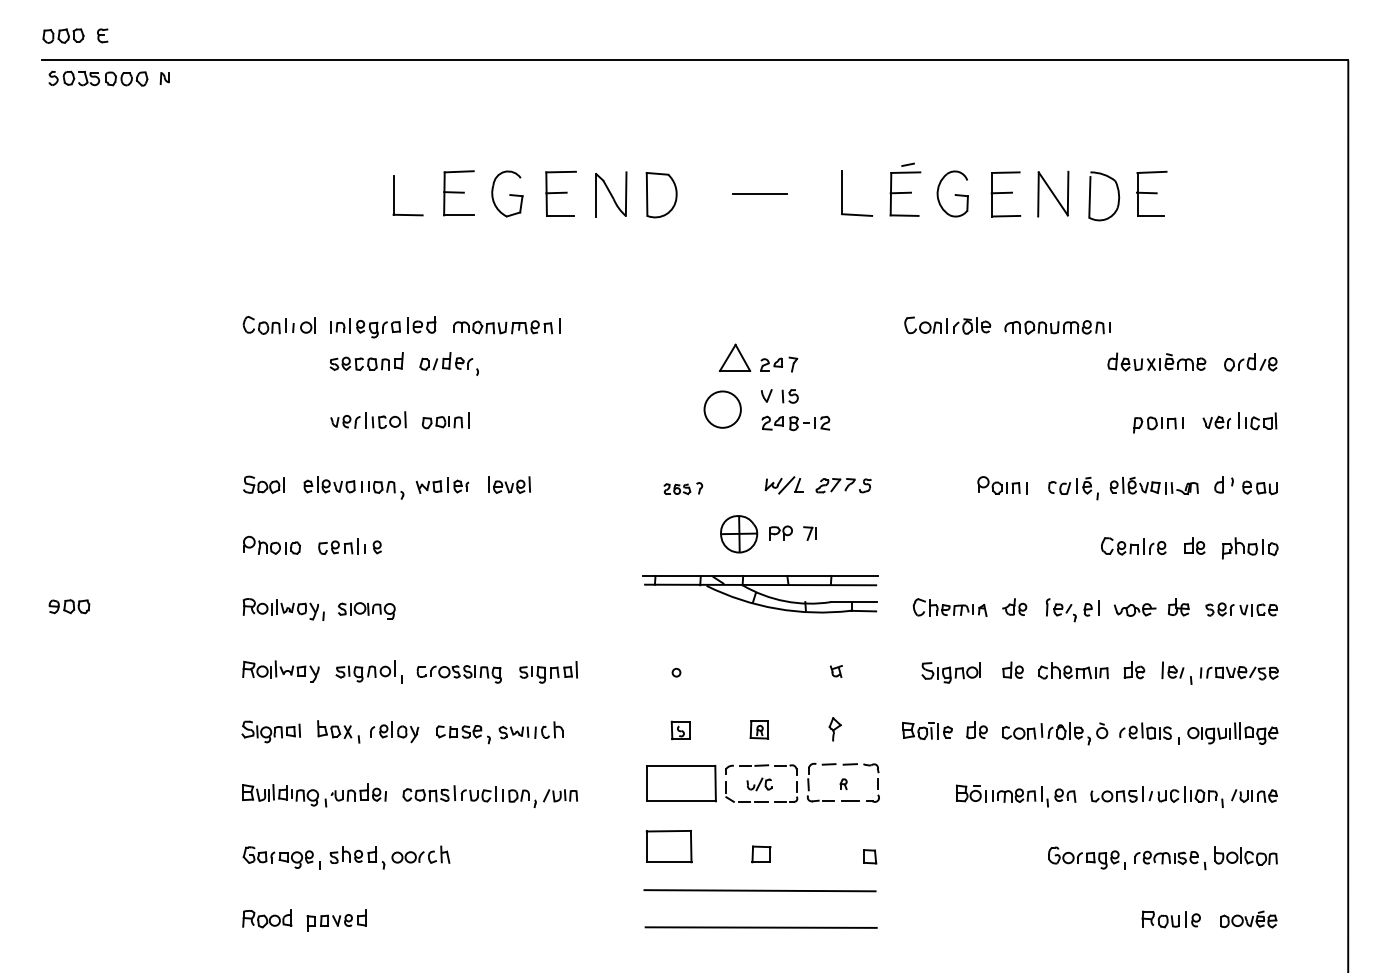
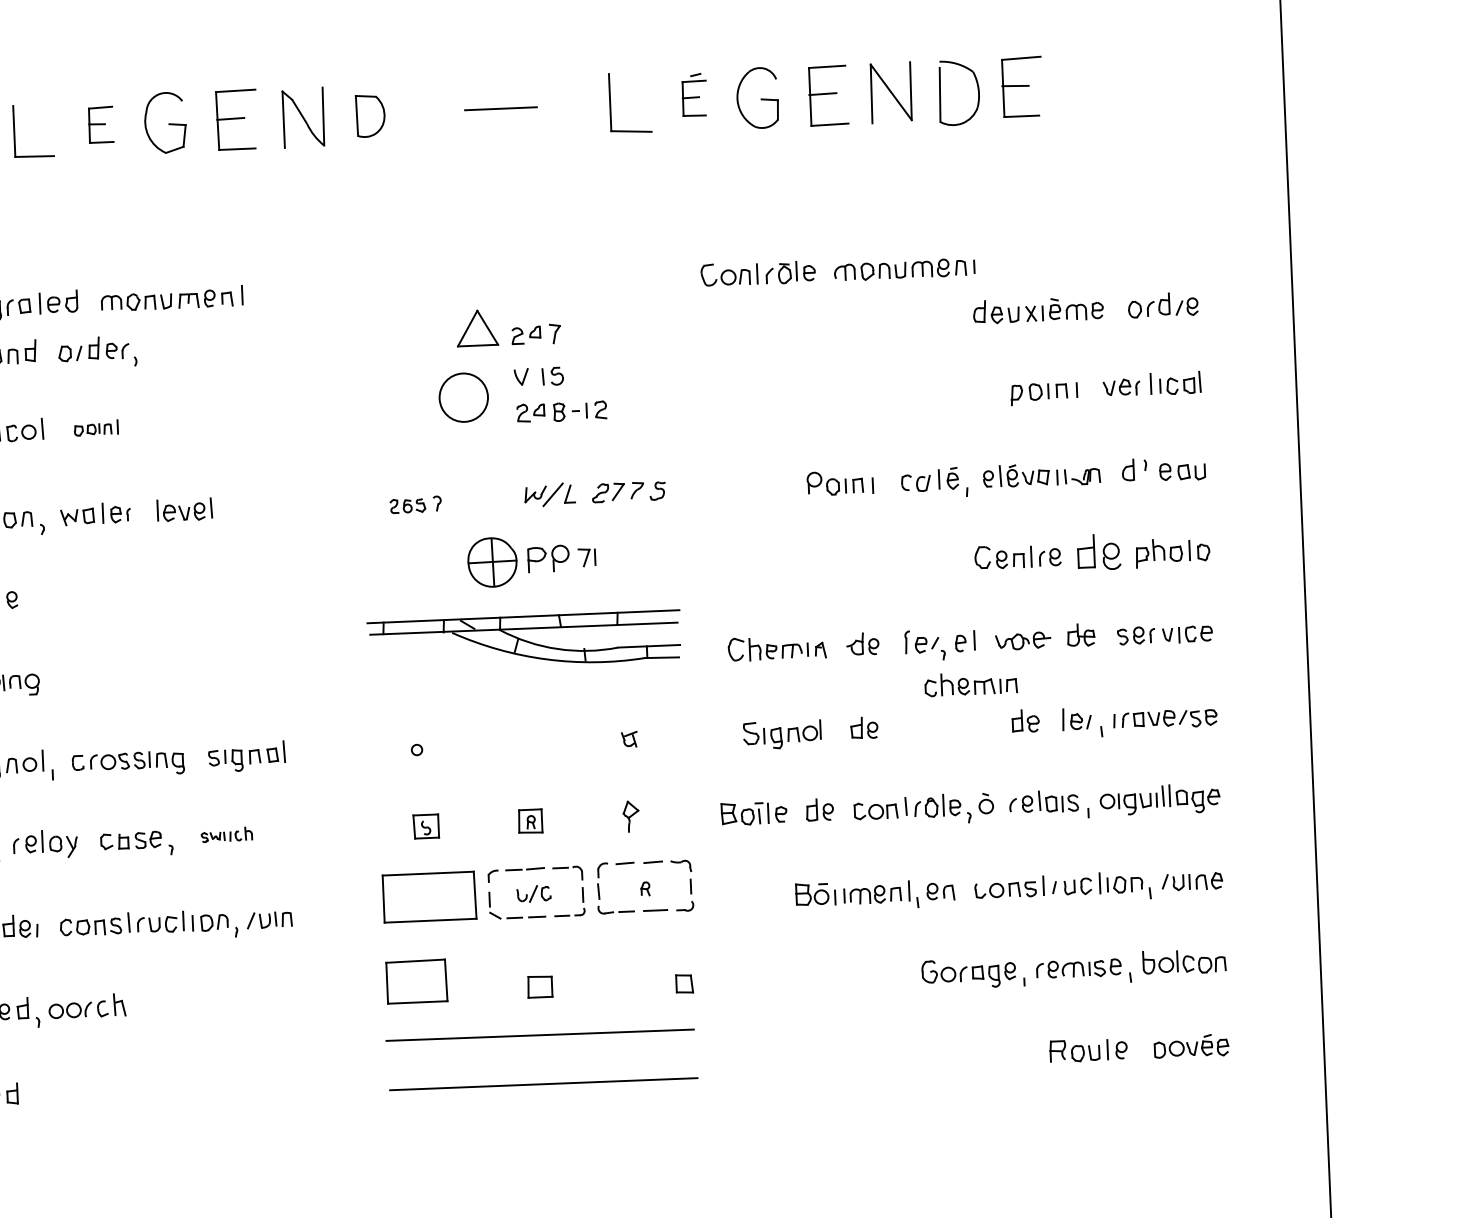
part: (905, 189) -> (694, 94), size x0.6
part: (458, 193) -> (100, 125), size x0.6
part: (661, 195) -> (370, 116), size x0.7
part: (445, 420) -> (95, 427), size x0.7
part: (780, 532) -> (547, 557), size x1.4
part: (1194, 545) -> (1098, 552), size x1.6
part: (1073, 670) -> (970, 683), moved
part: (530, 730) -> (226, 834), size x0.6

